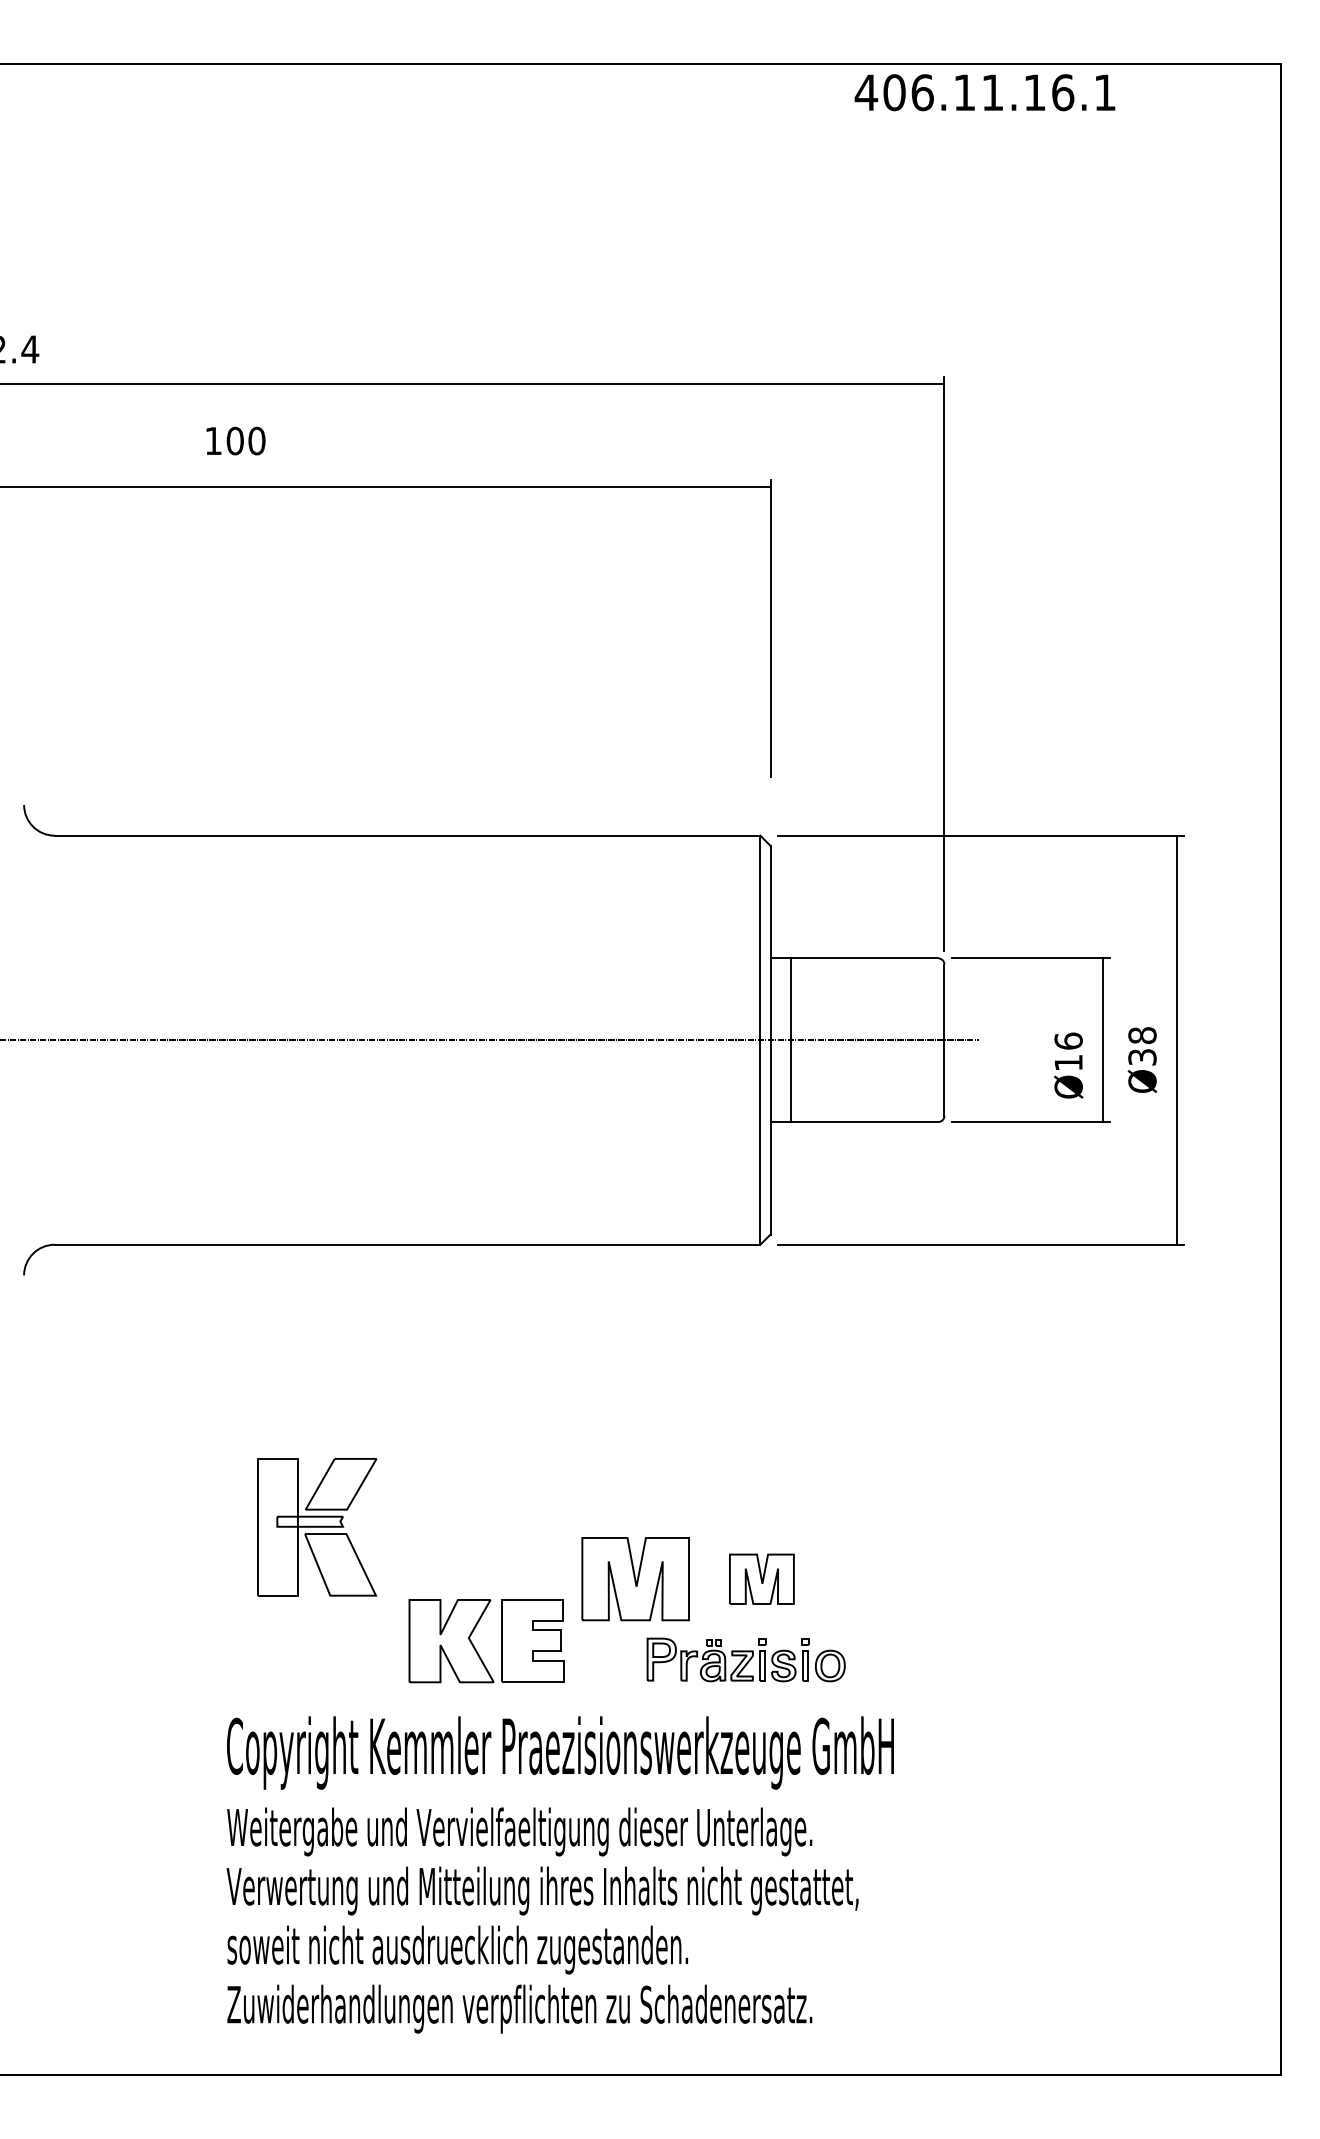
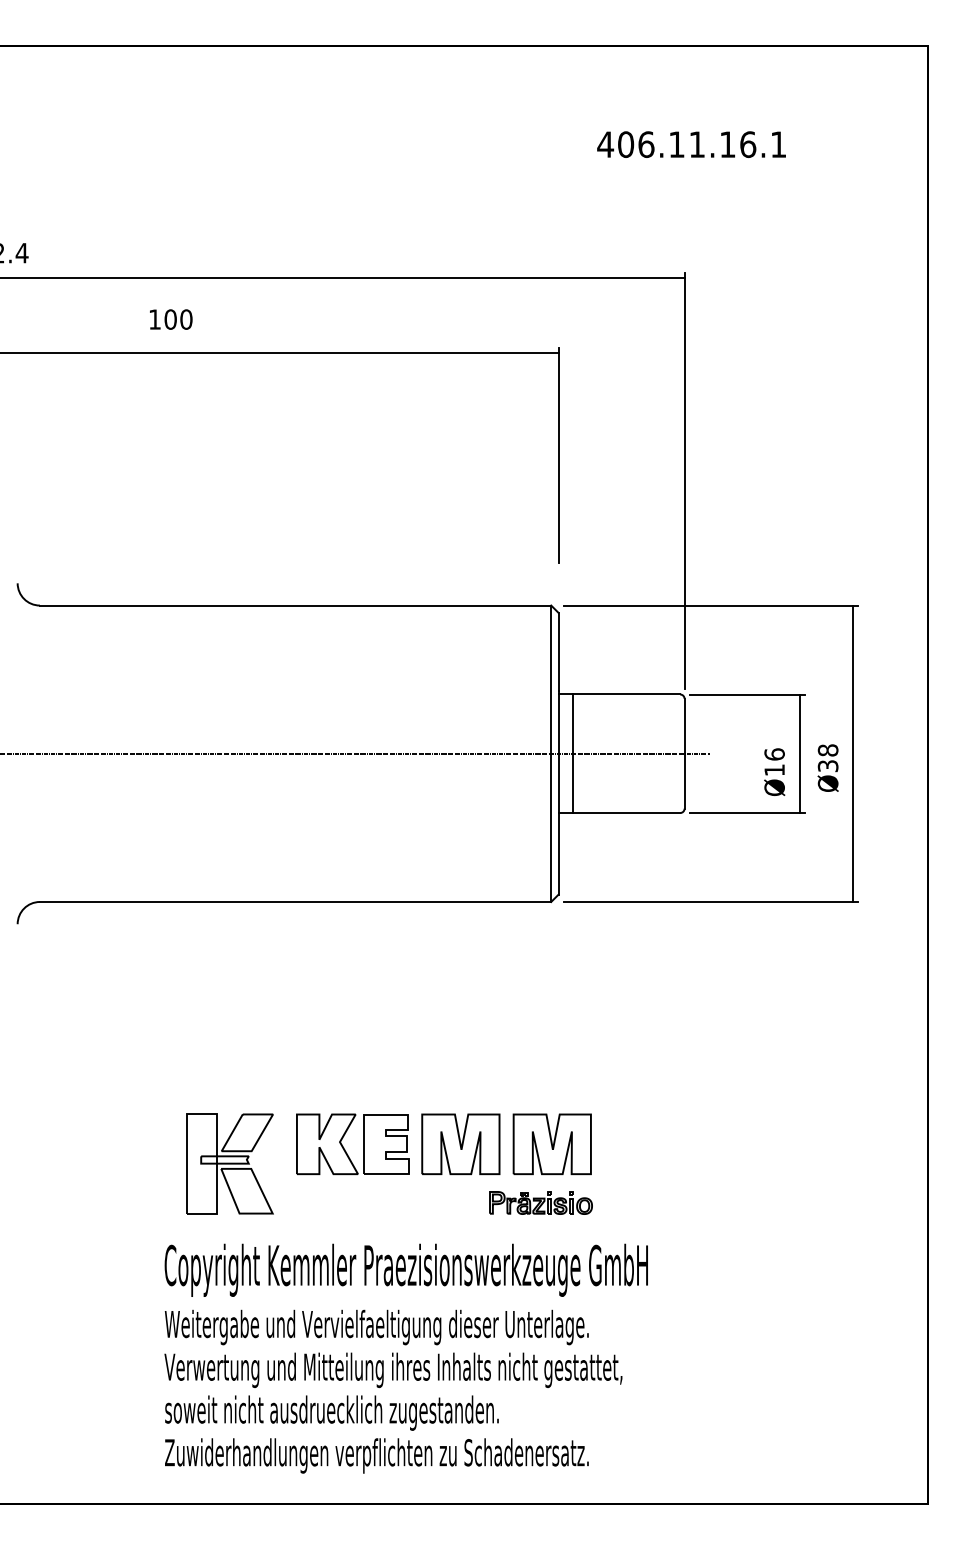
text: (984, 92) -> (691, 144), moved
part: (317, 1527) -> (230, 1164), moved
part: (761, 1579) -> (552, 1144), size x1.67
part: (475, 1647) -> (344, 1148), moved
part: (746, 1660) -> (541, 1203), size x0.71

